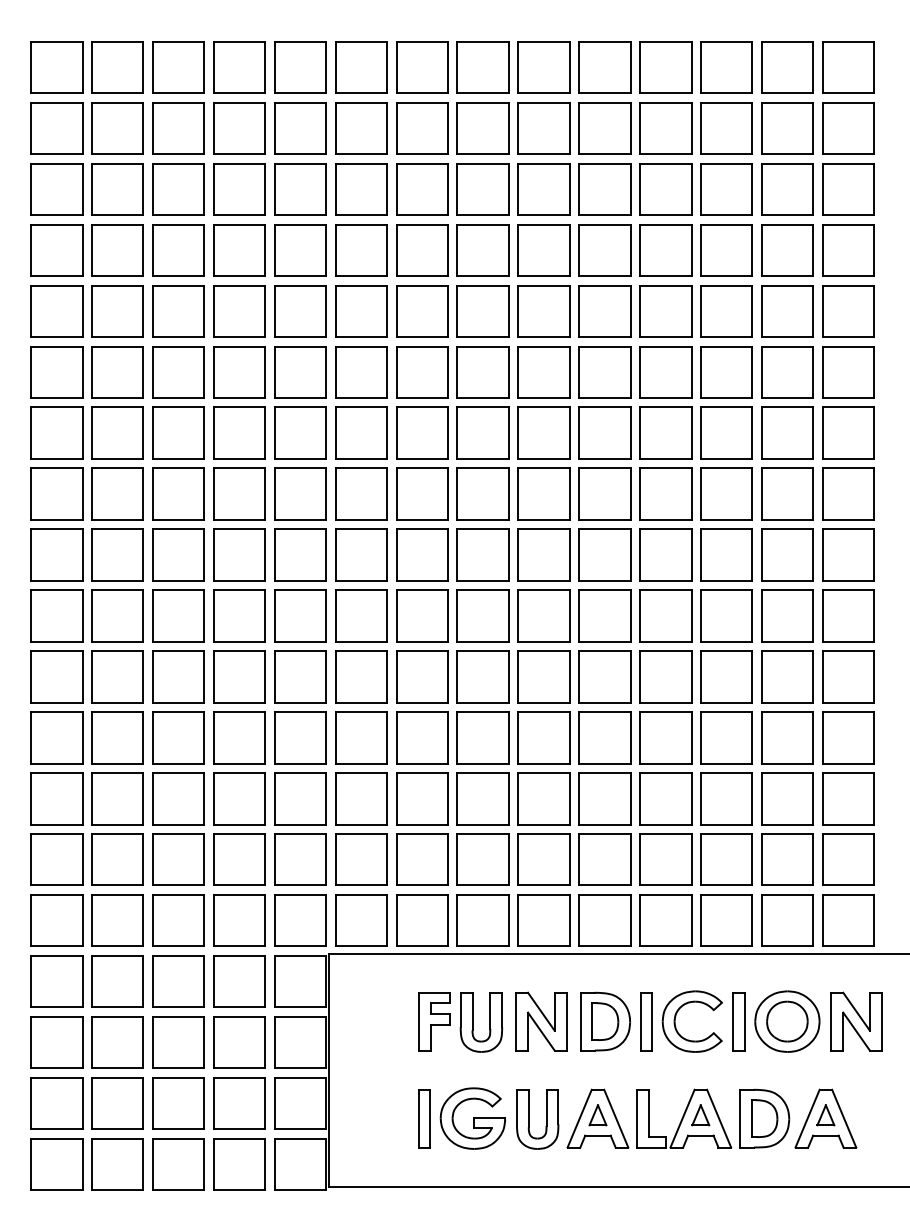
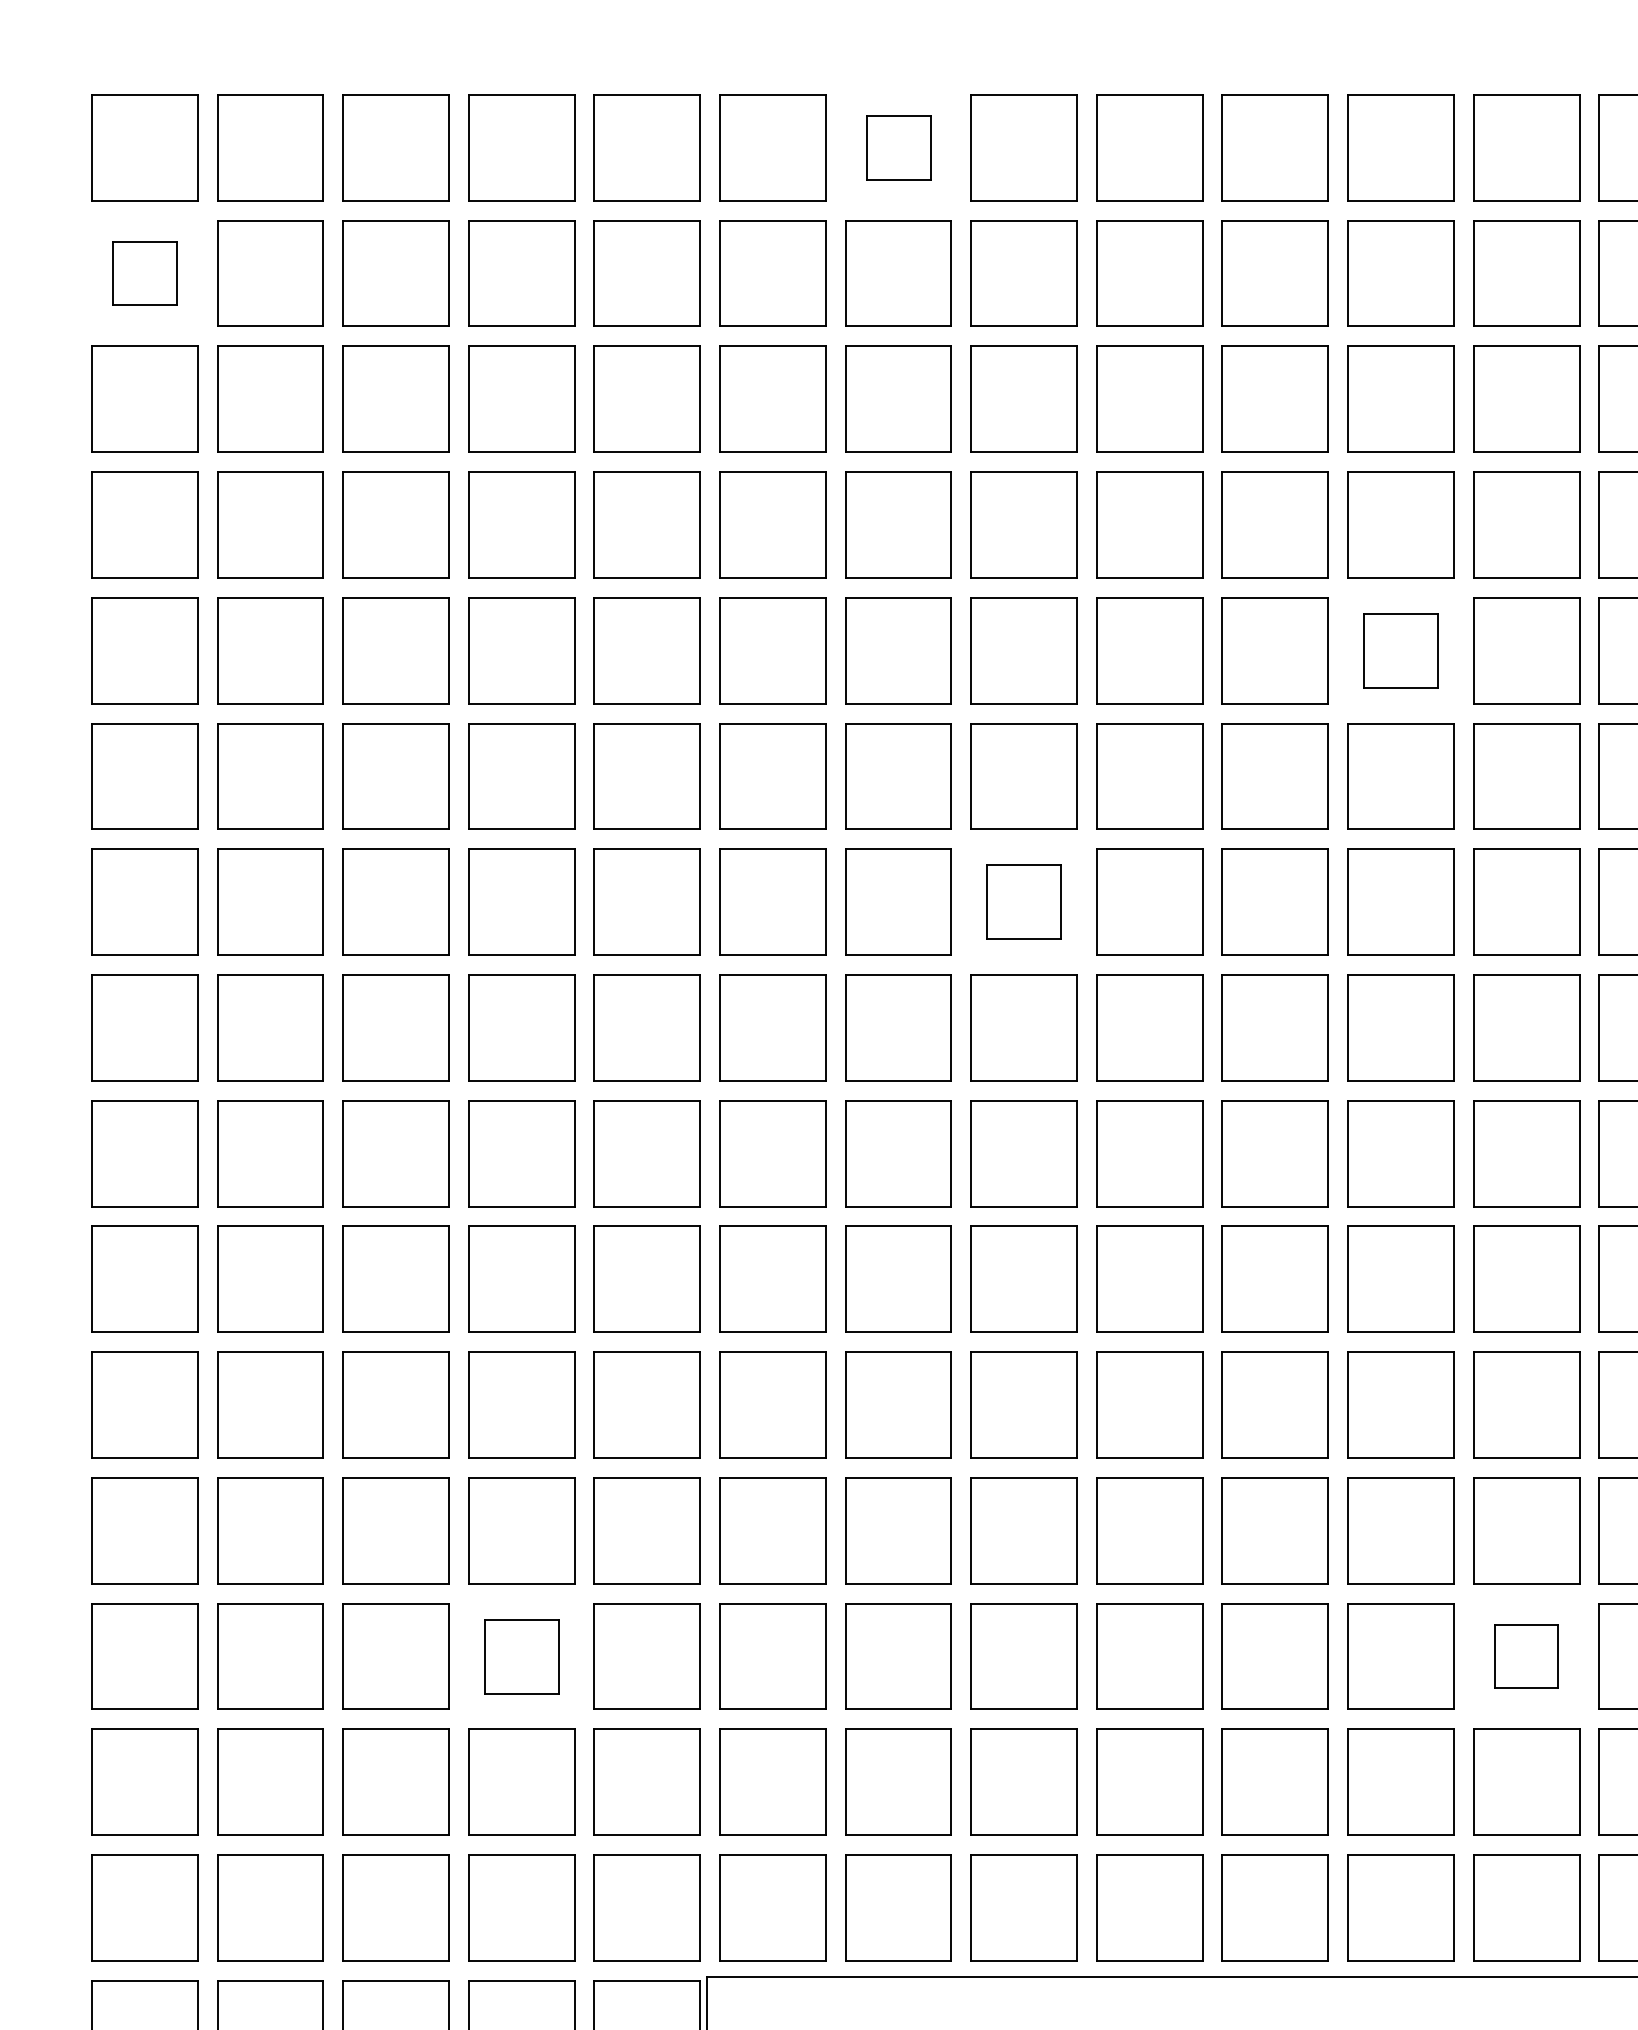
part: (422, 67) -> (899, 147), size x0.6
part: (56, 128) -> (144, 273), size x0.6
part: (665, 311) -> (1400, 651), size x0.7
part: (482, 432) -> (1022, 900), size x0.7
part: (239, 798) -> (521, 1655), size x0.7
part: (726, 798) -> (1526, 1655), size x0.6

